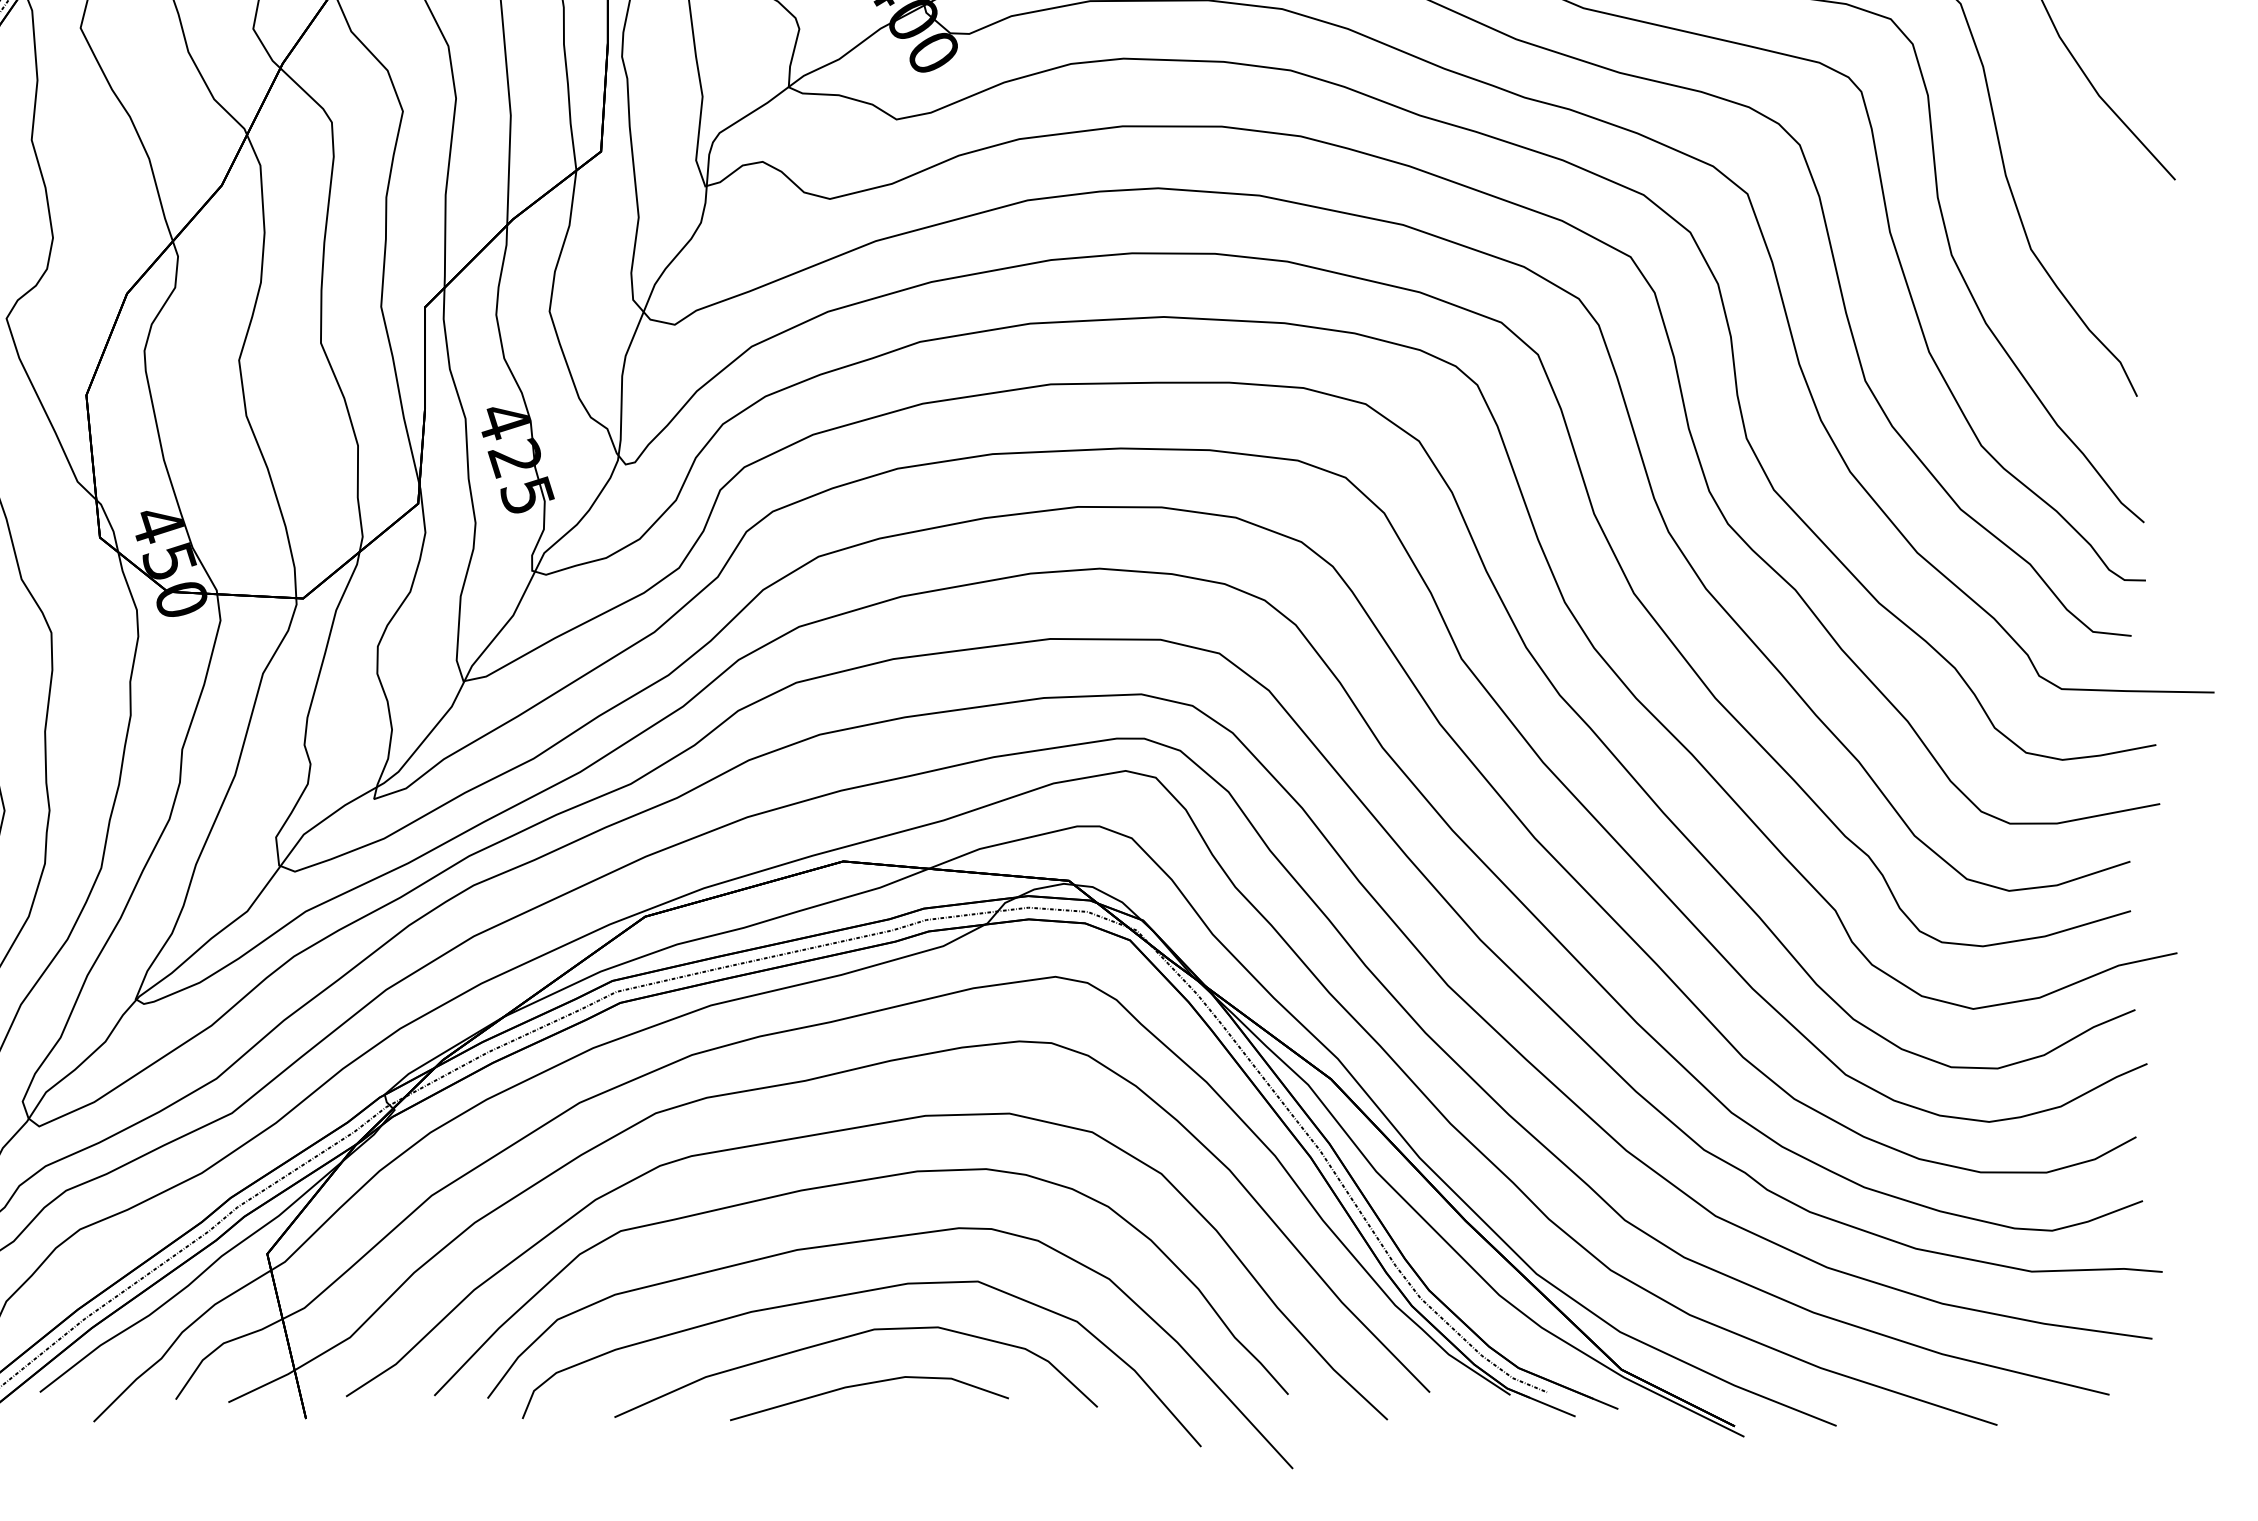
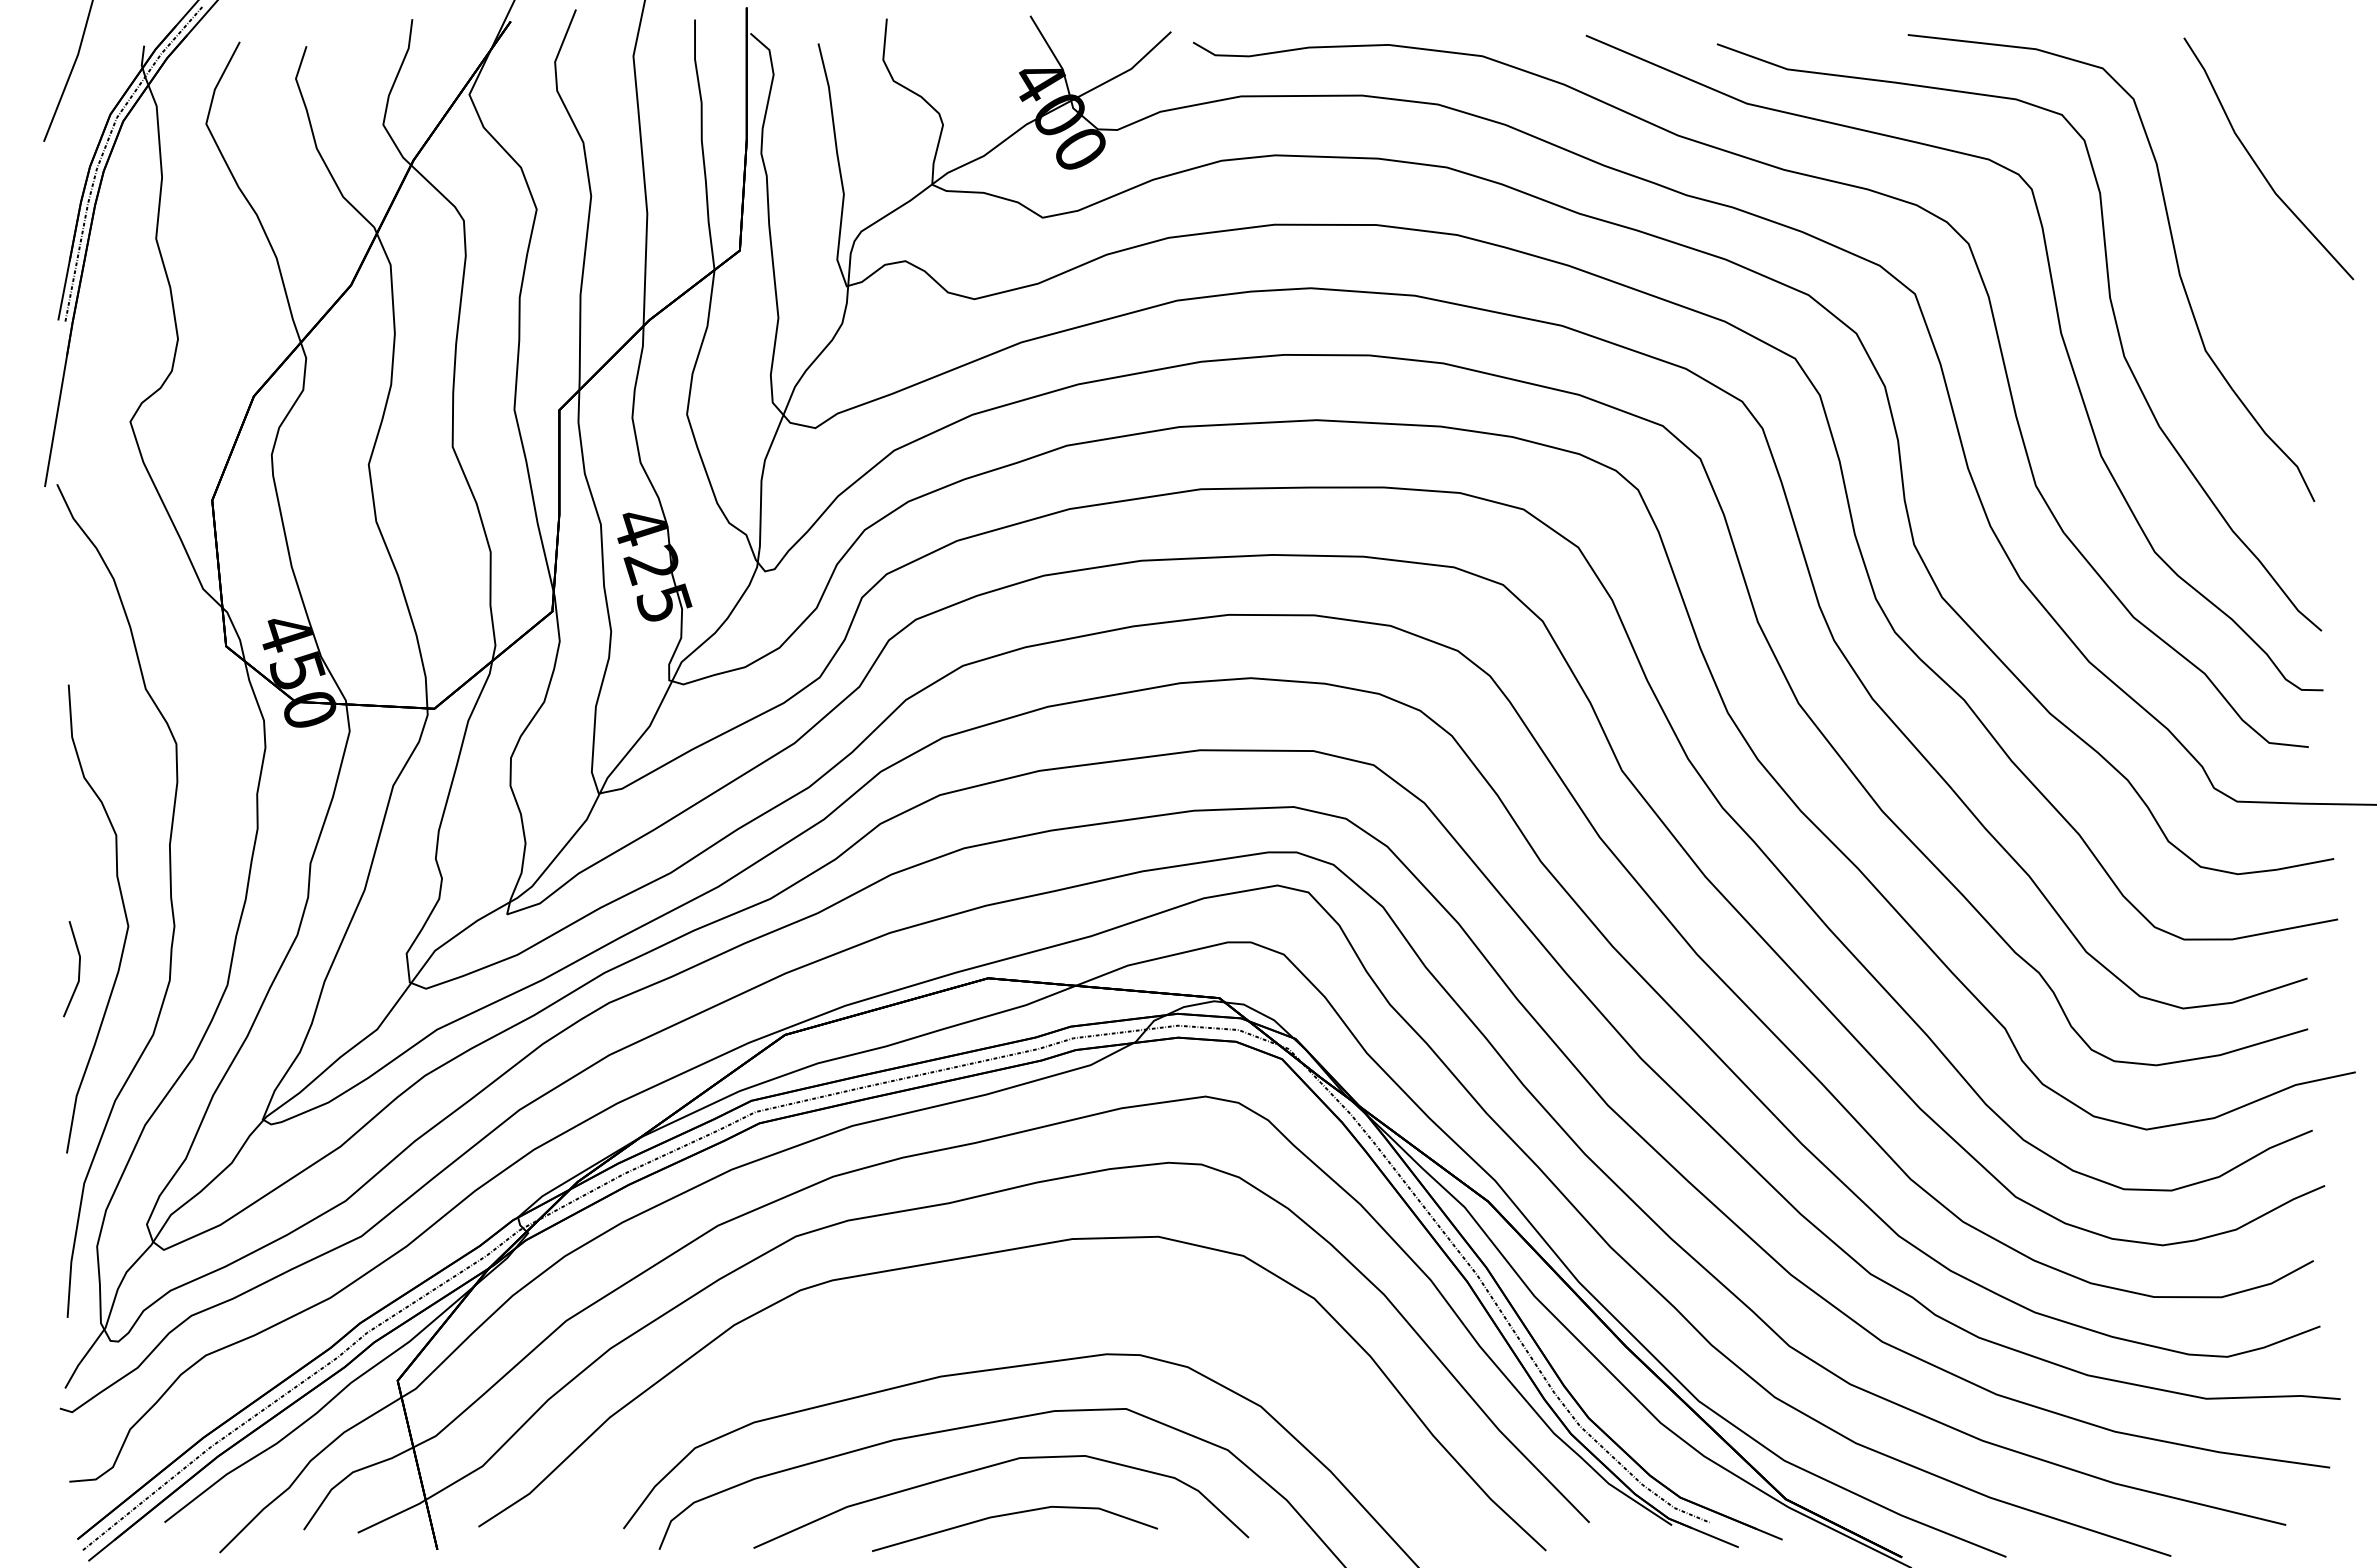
part: (844, 1184) -> (989, 1309), removed

